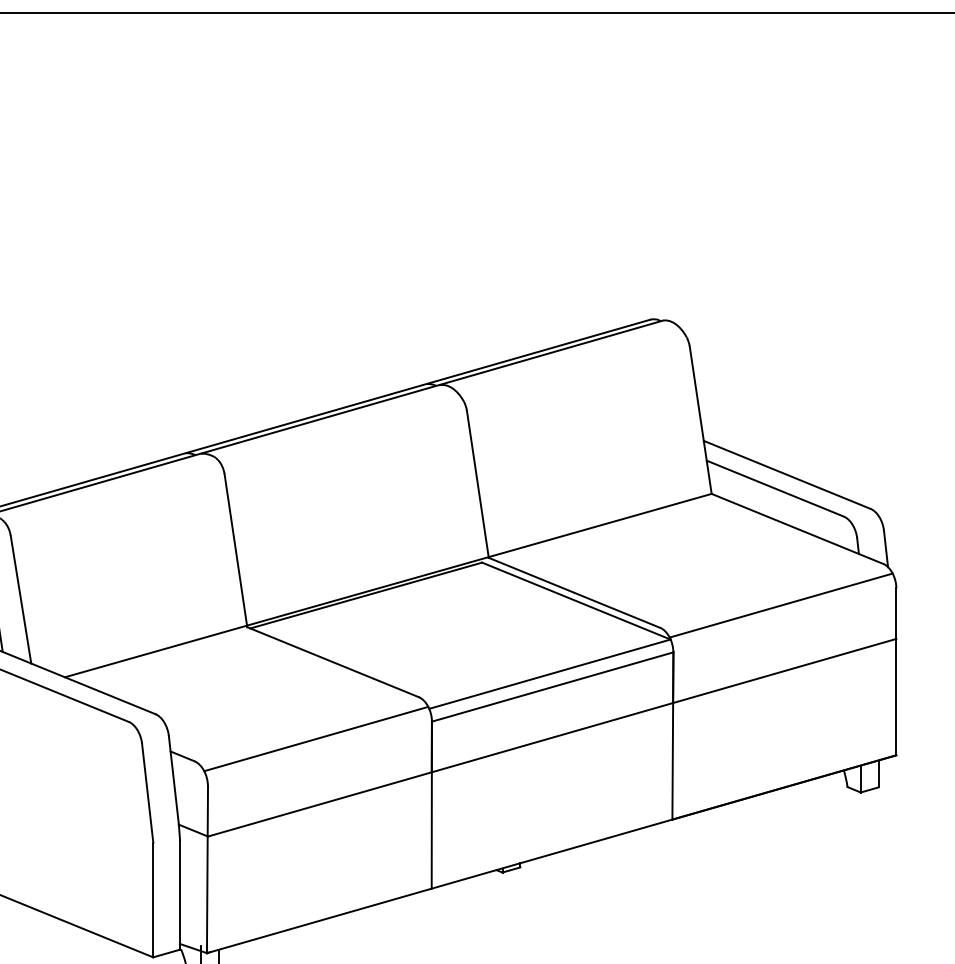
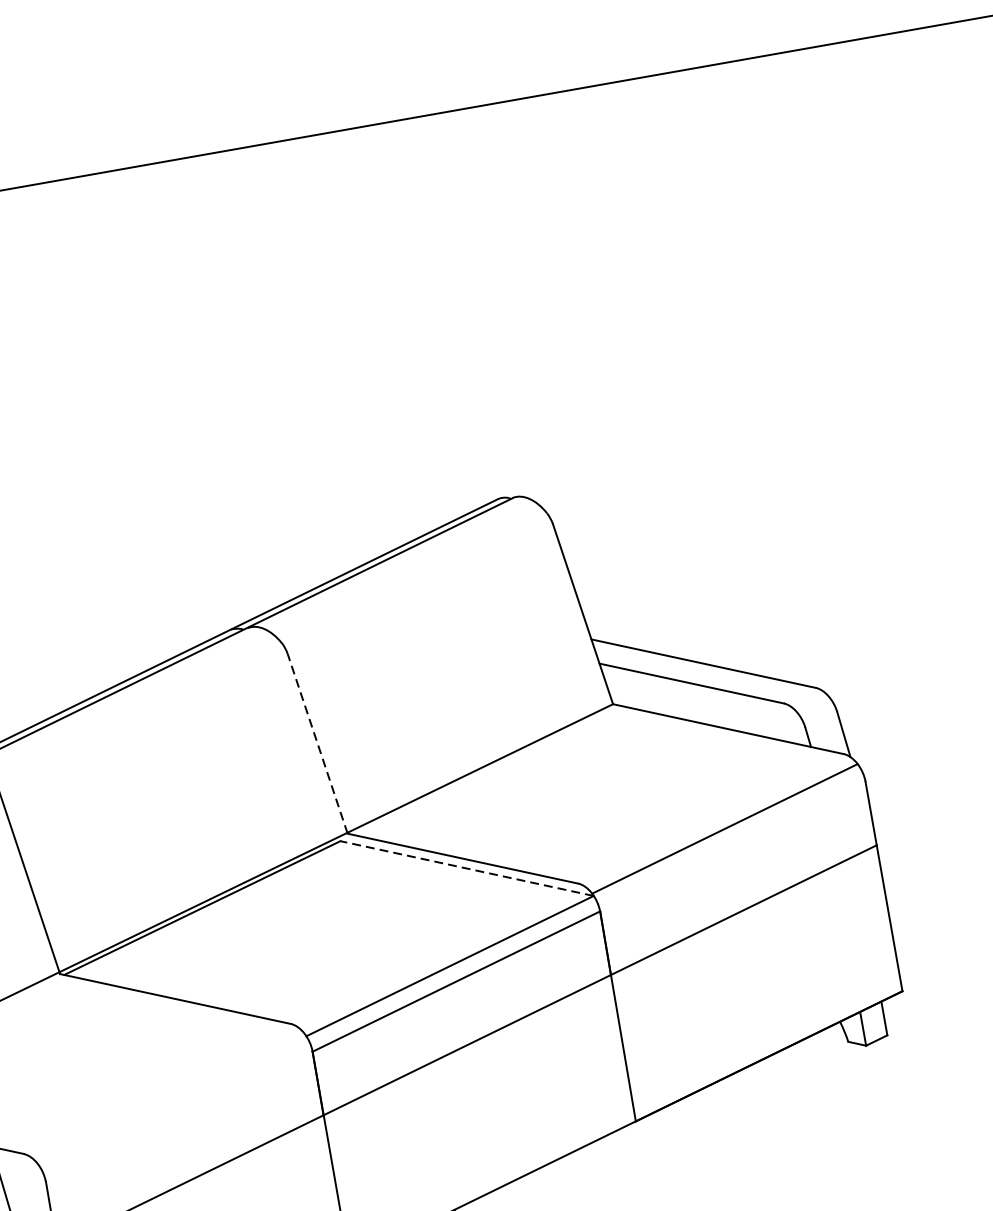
line: (477, 483) -> (317, 742), solid -> dashed
line: (576, 601) -> (467, 869), solid -> dashed
line: (316, 738) -> (171, 1098), removed

